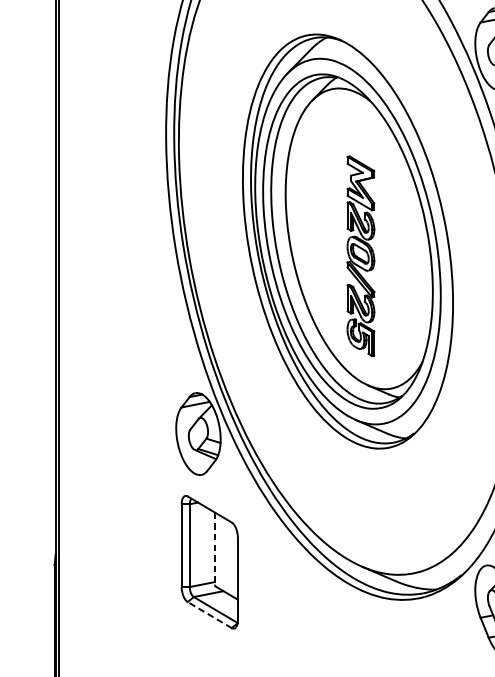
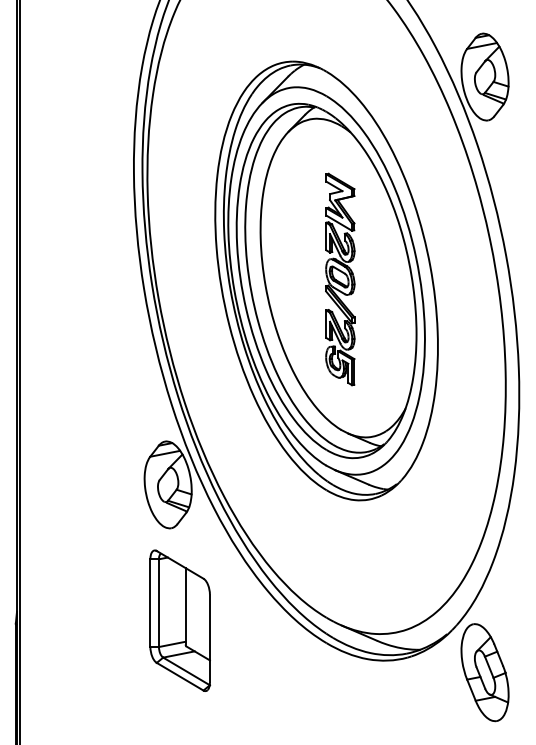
part: (361, 256) -> (340, 279), moved
line: (214, 548) -> (185, 606), dashed -> solid
line: (209, 614) -> (179, 676), dashed -> solid

